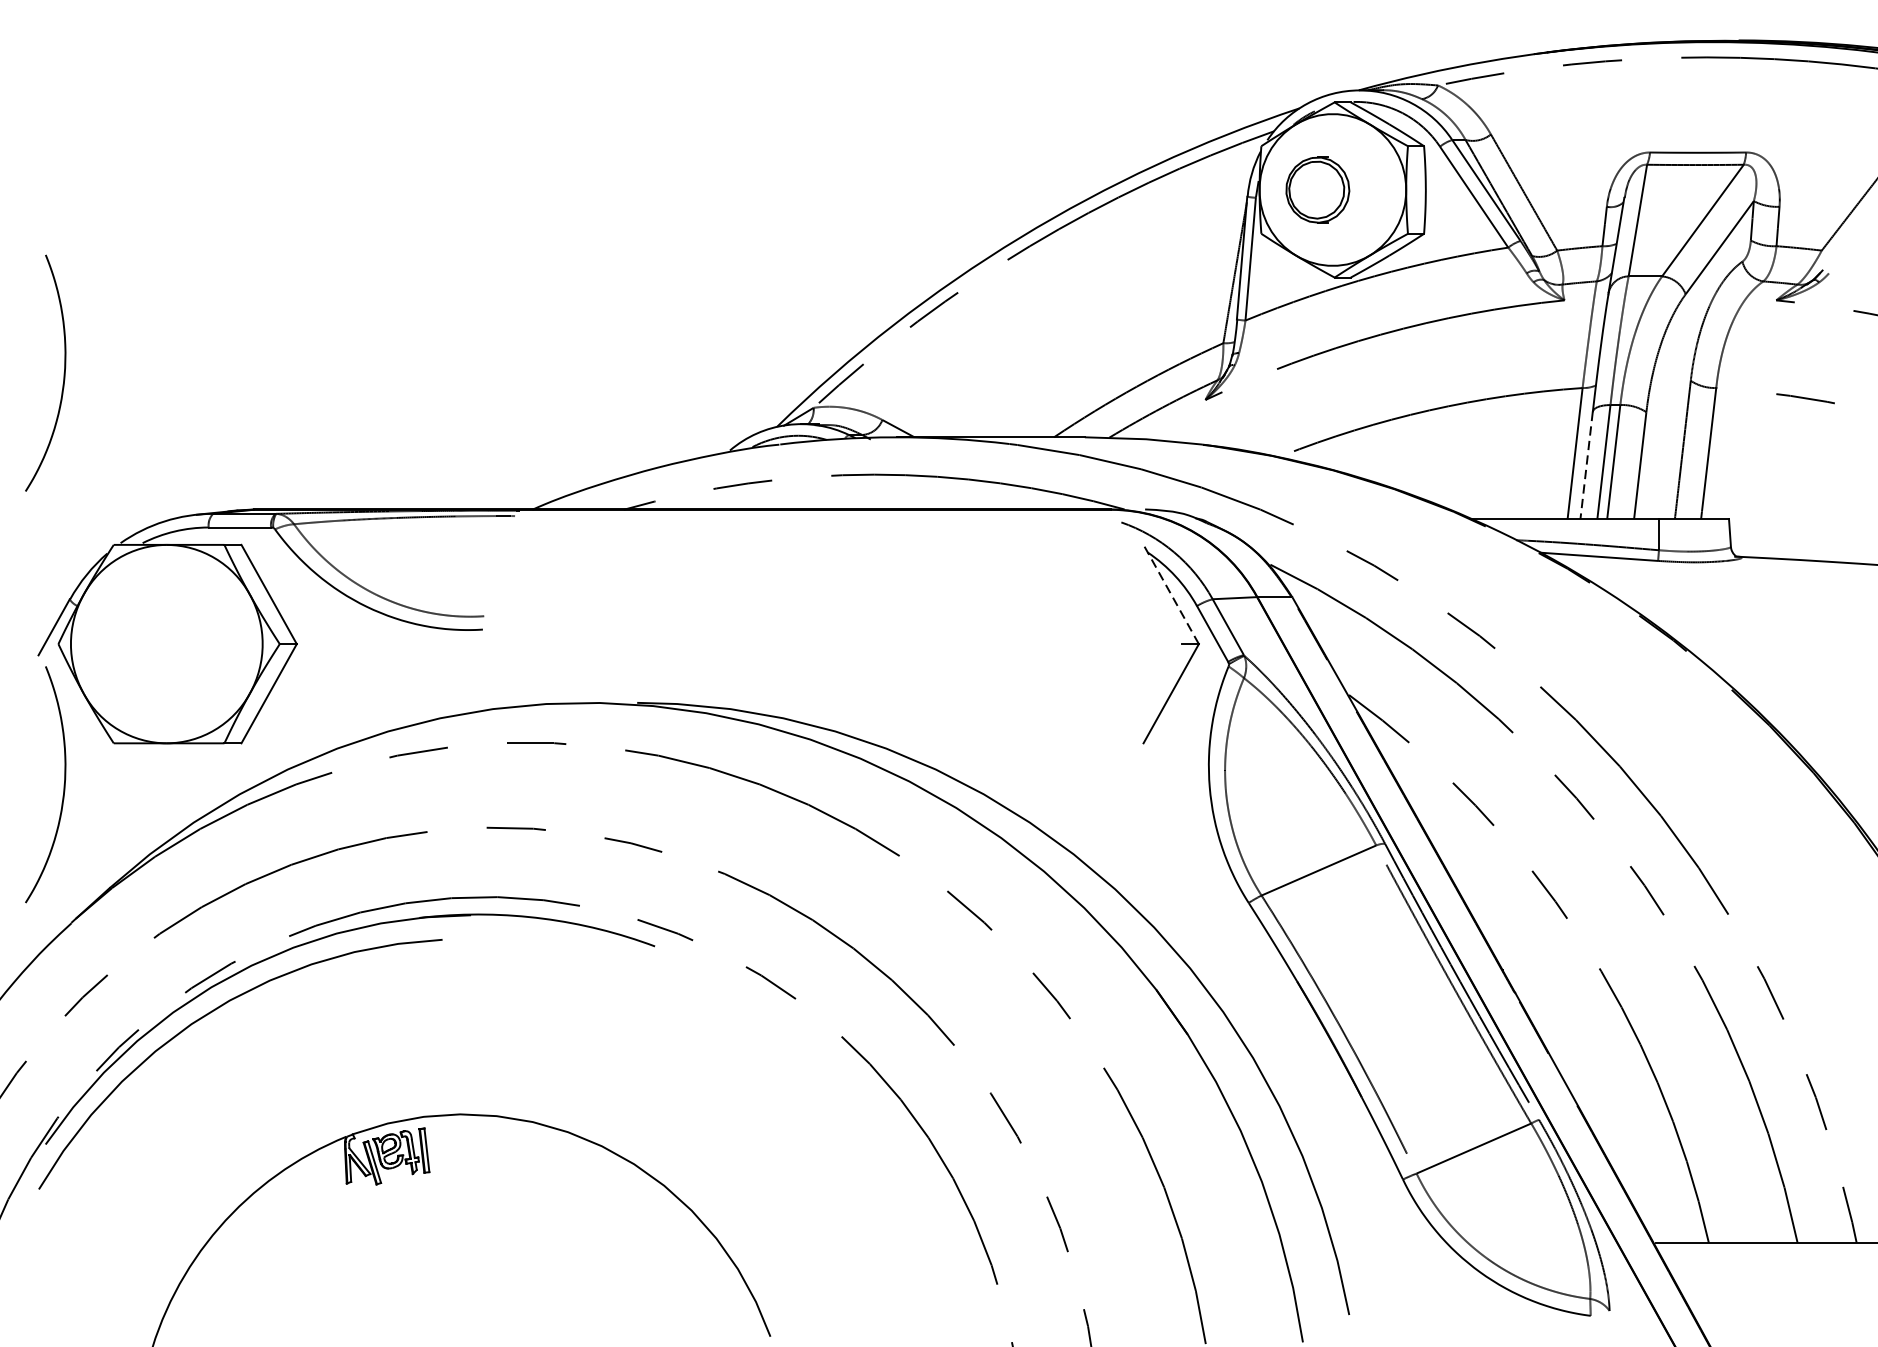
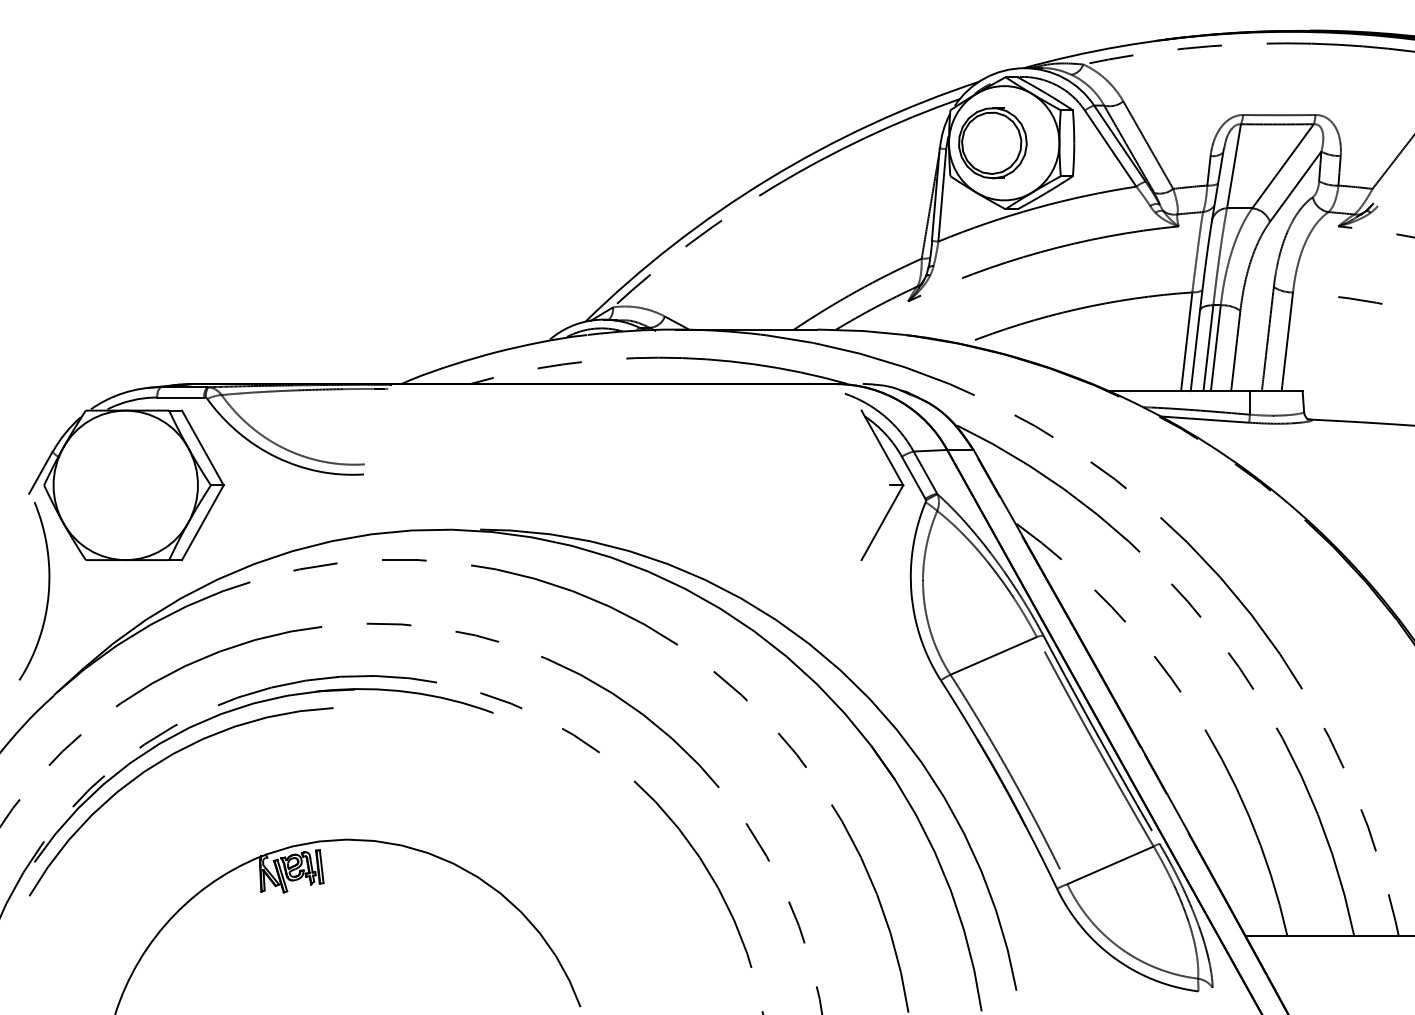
part: (1317, 190) -> (992, 143), size x1.43
curve: (62, 374) -> (47, 282), removed
line: (1586, 465) -> (1195, 350), dashed -> solid
line: (1171, 593) -> (882, 447), dashed -> solid

